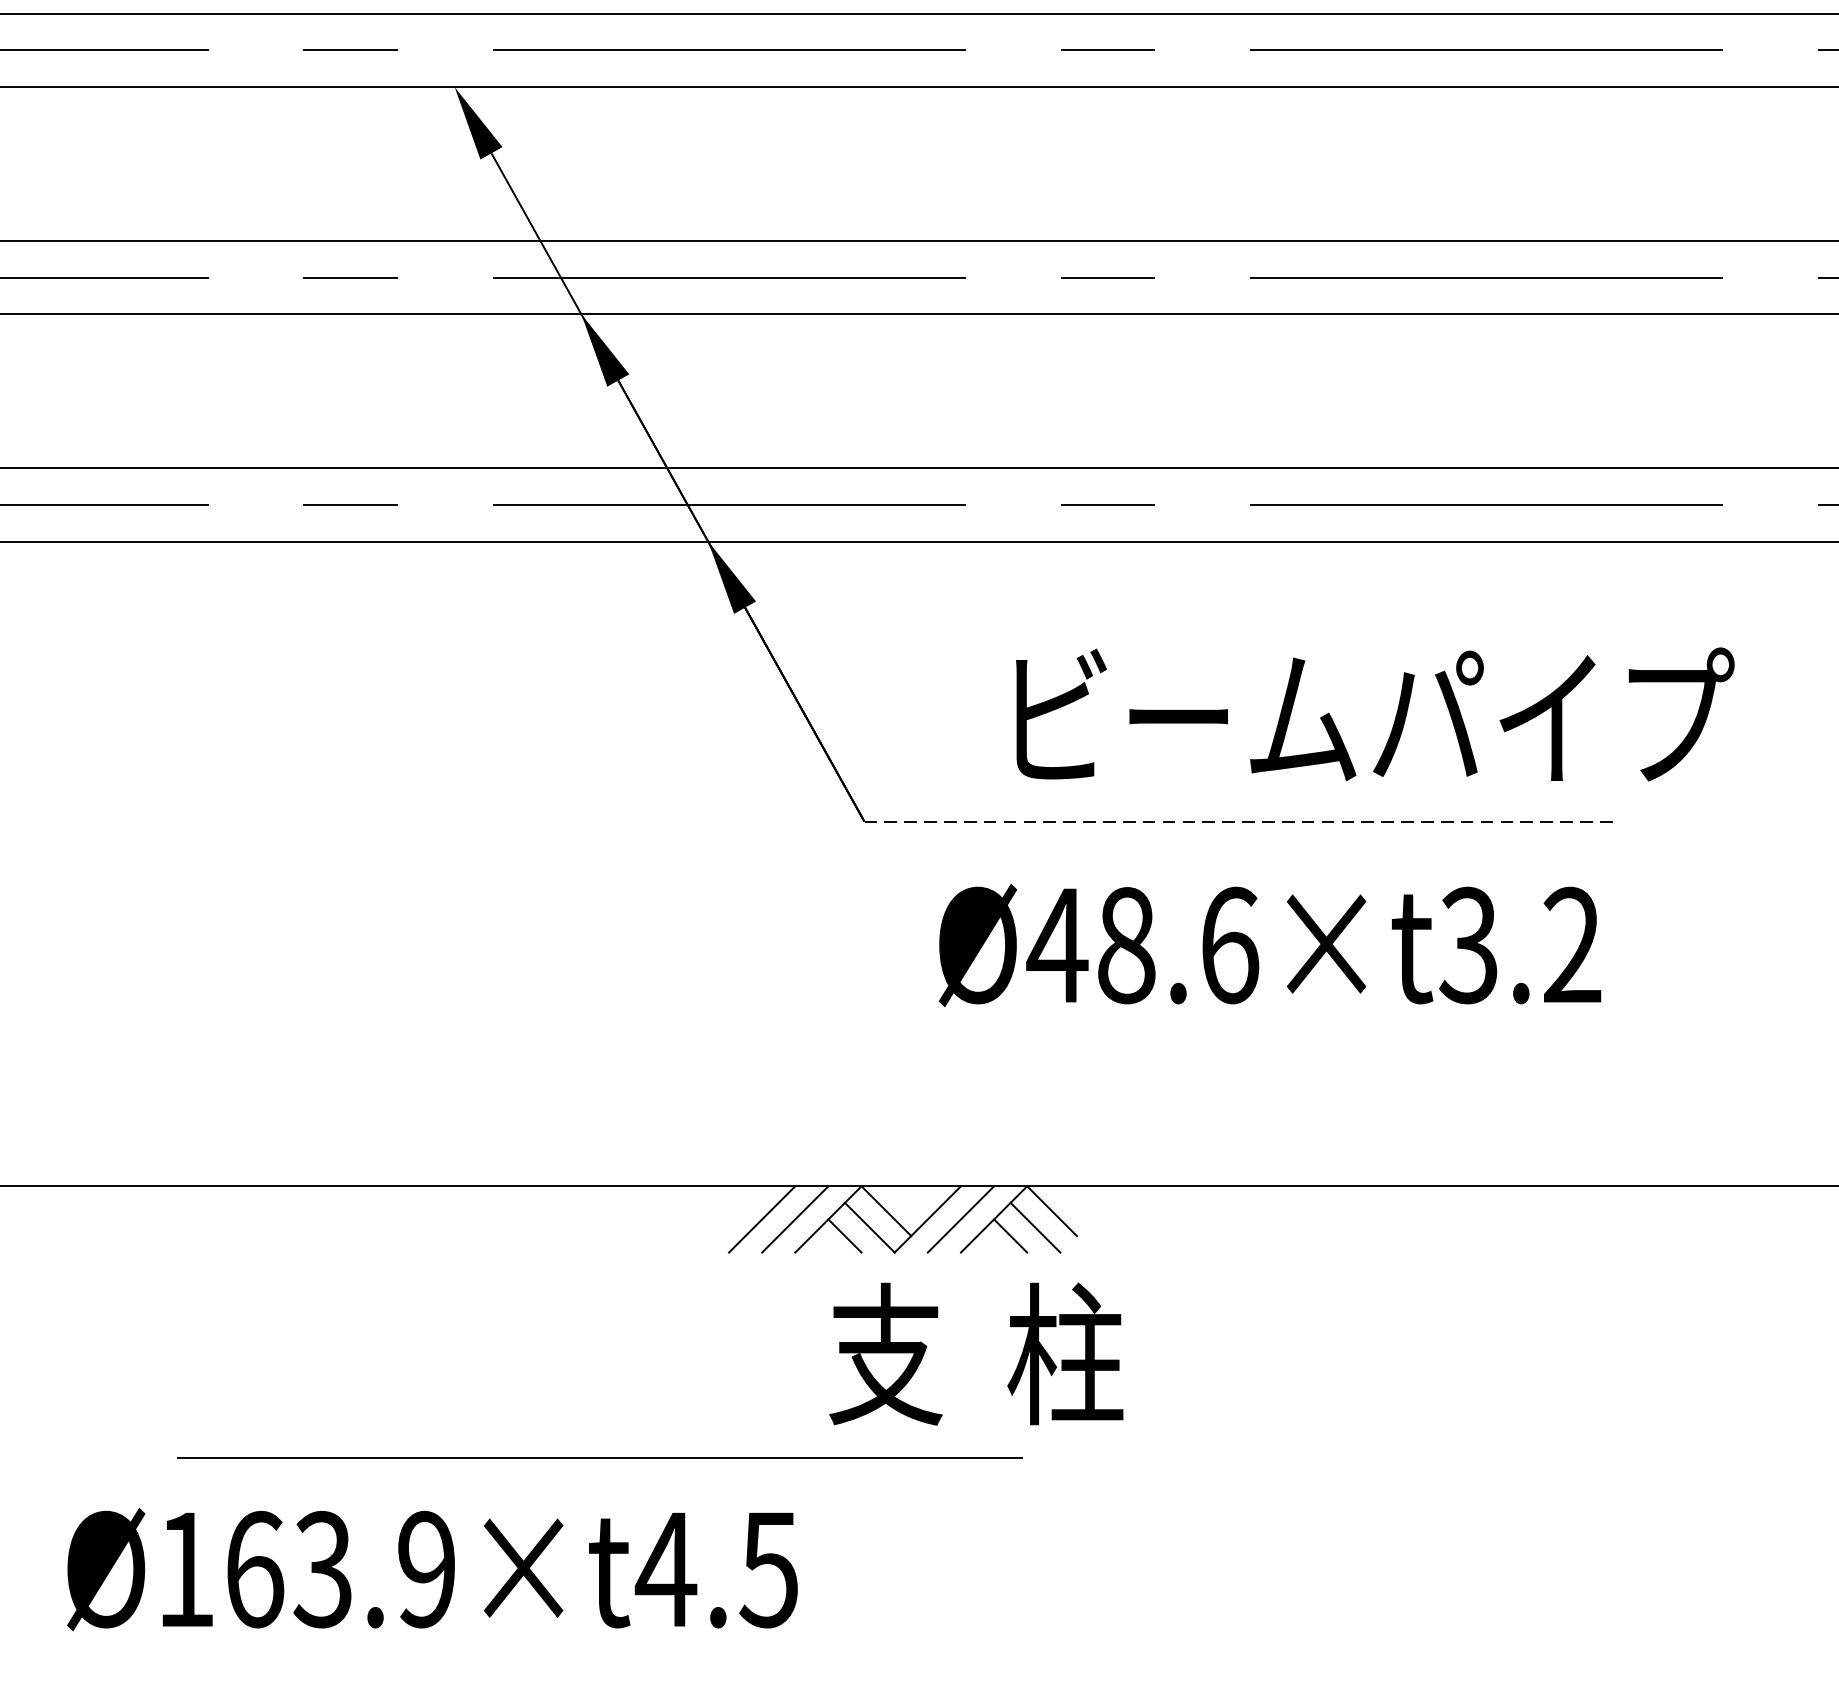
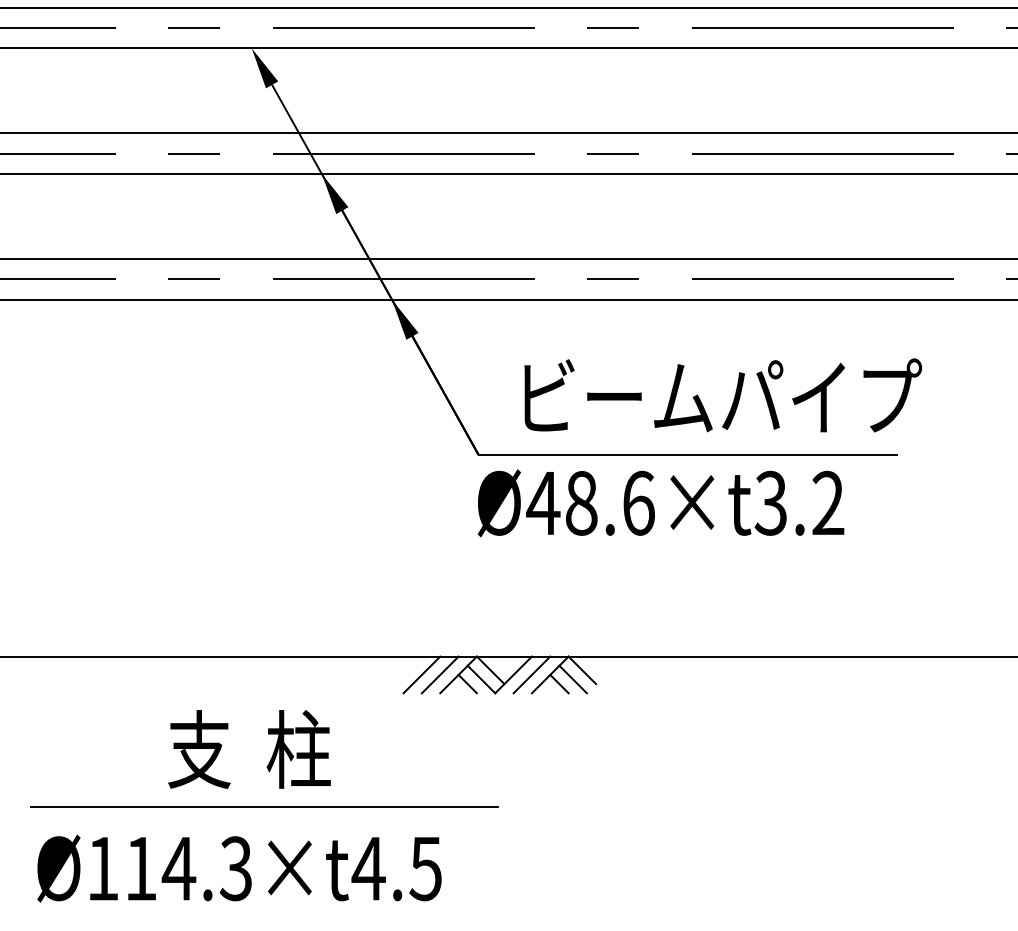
text: (1375, 714) -> (723, 395), moved
line: (1243, 821) -> (688, 454), dashed -> solid
text: (1269, 945) -> (660, 503), moved
text: (976, 1354) -> (249, 749), moved
line: (600, 1457) -> (264, 806), moved
text: (340, 1569) -> (188, 868), Ø163.9×t4.5 -> Ø114.3×t4.5

